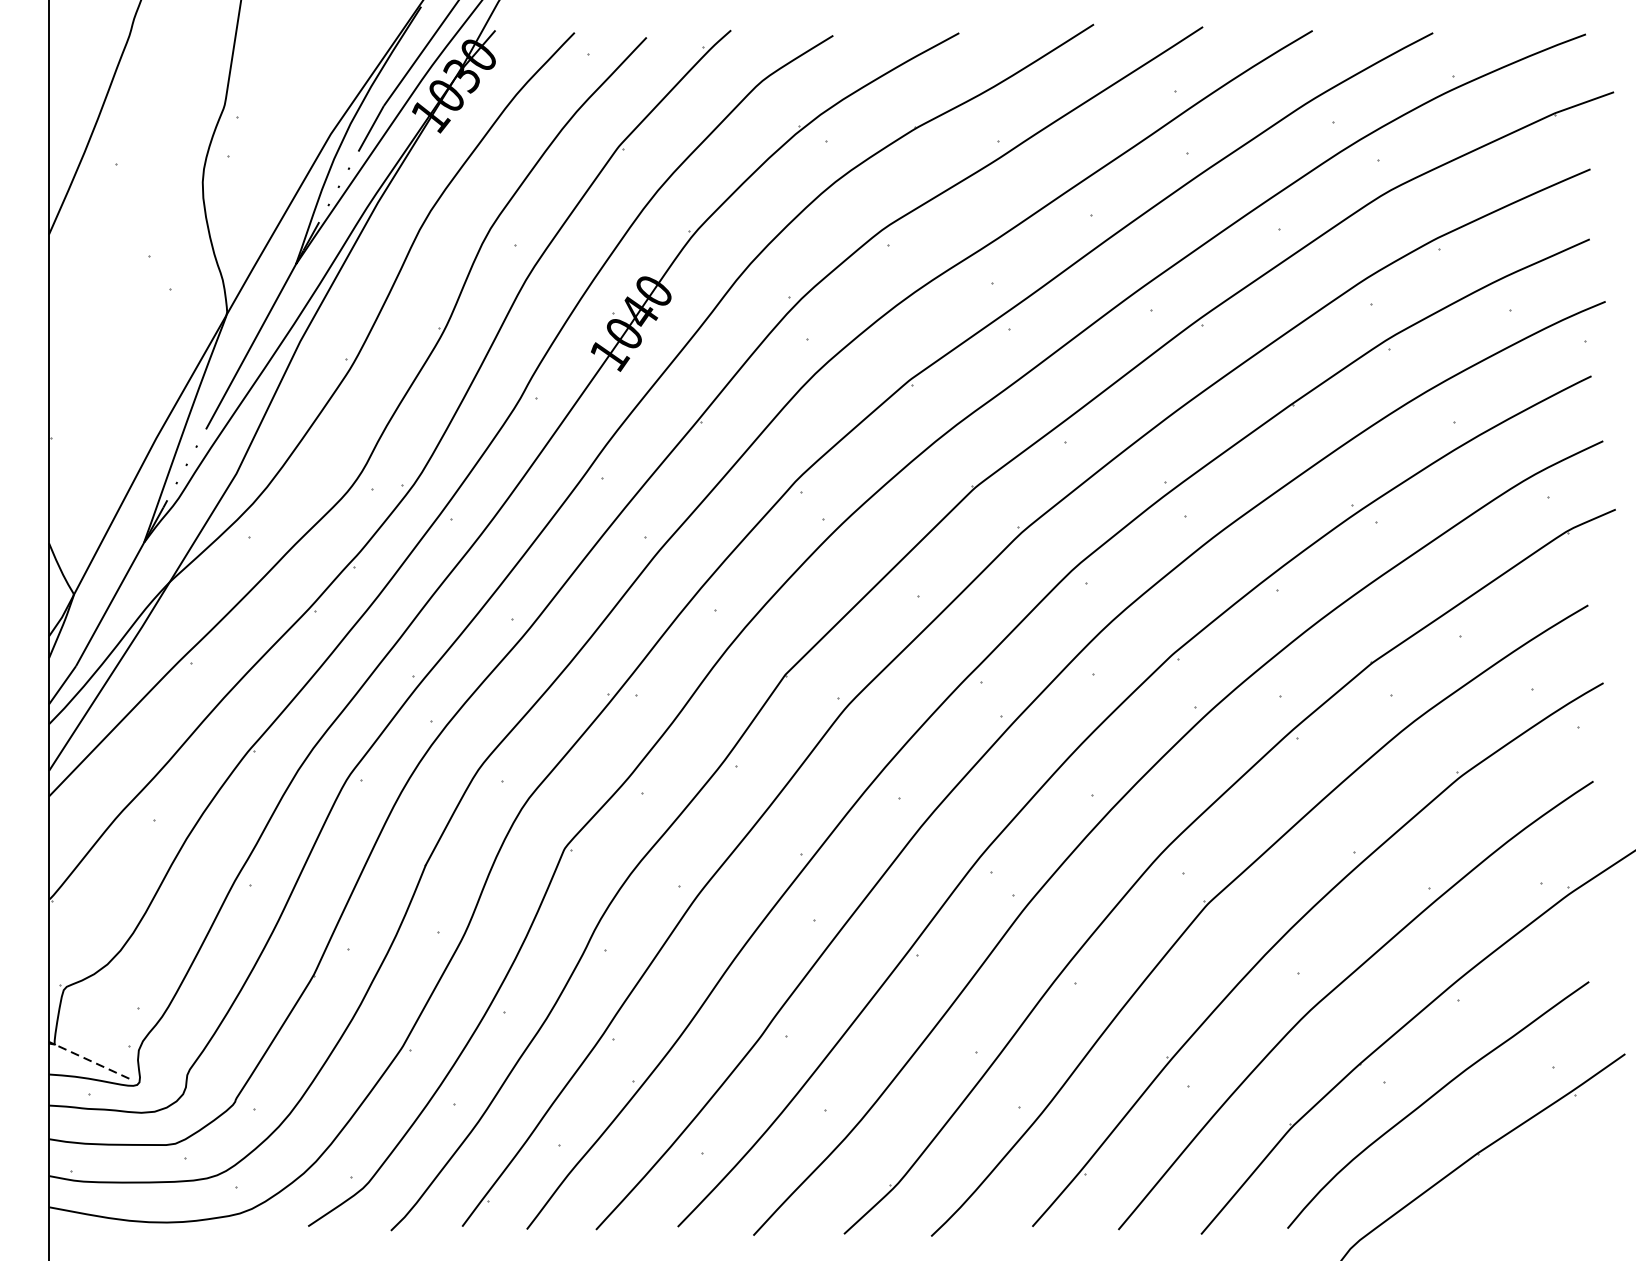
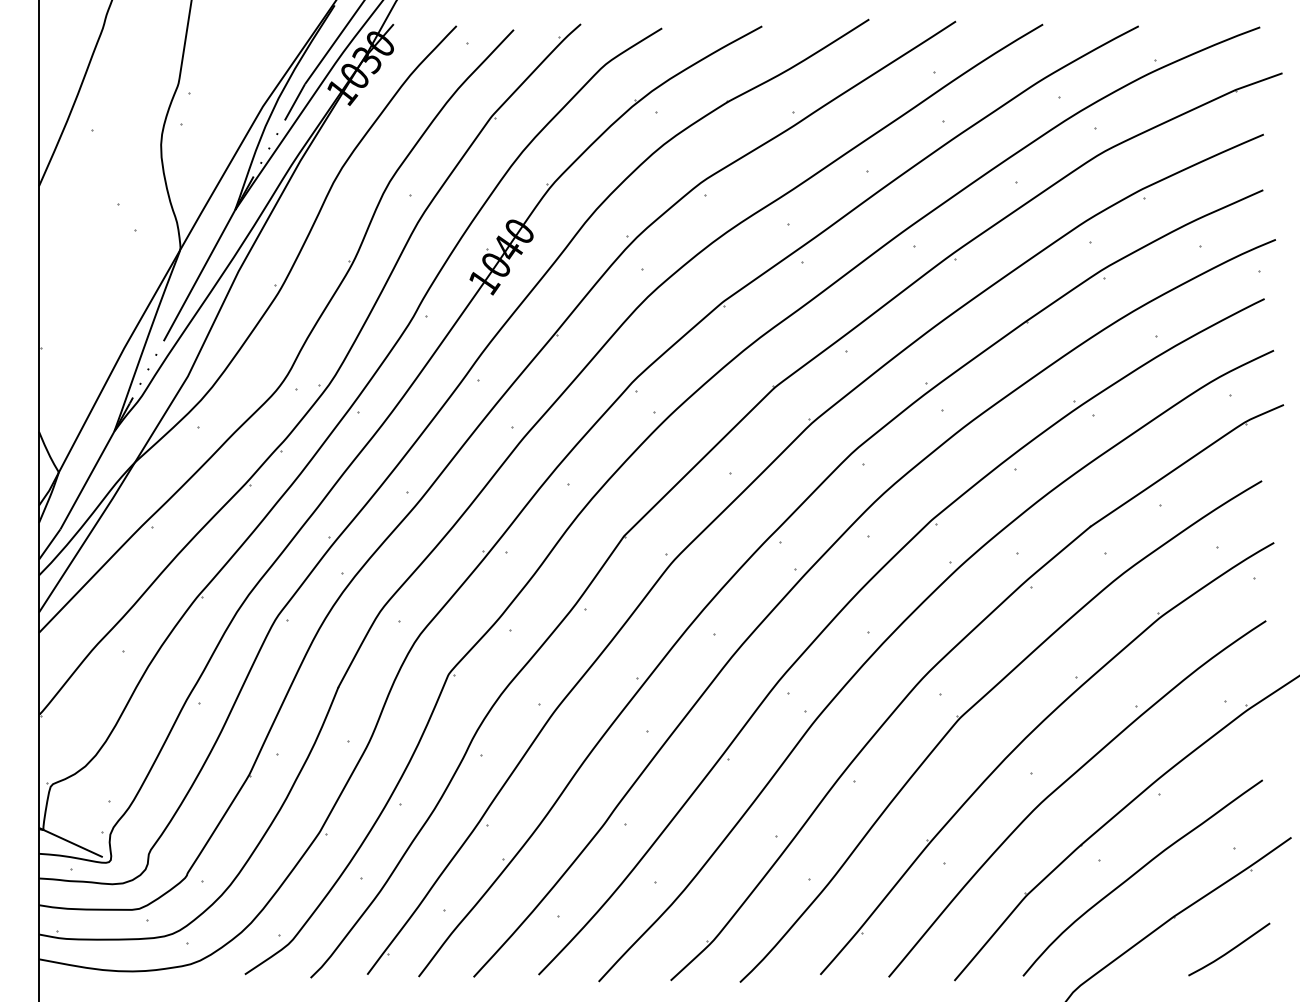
line: (88, 1060) -> (70, 842), dashed -> solid
curve: (1548, 1194) -> (1230, 949), added

